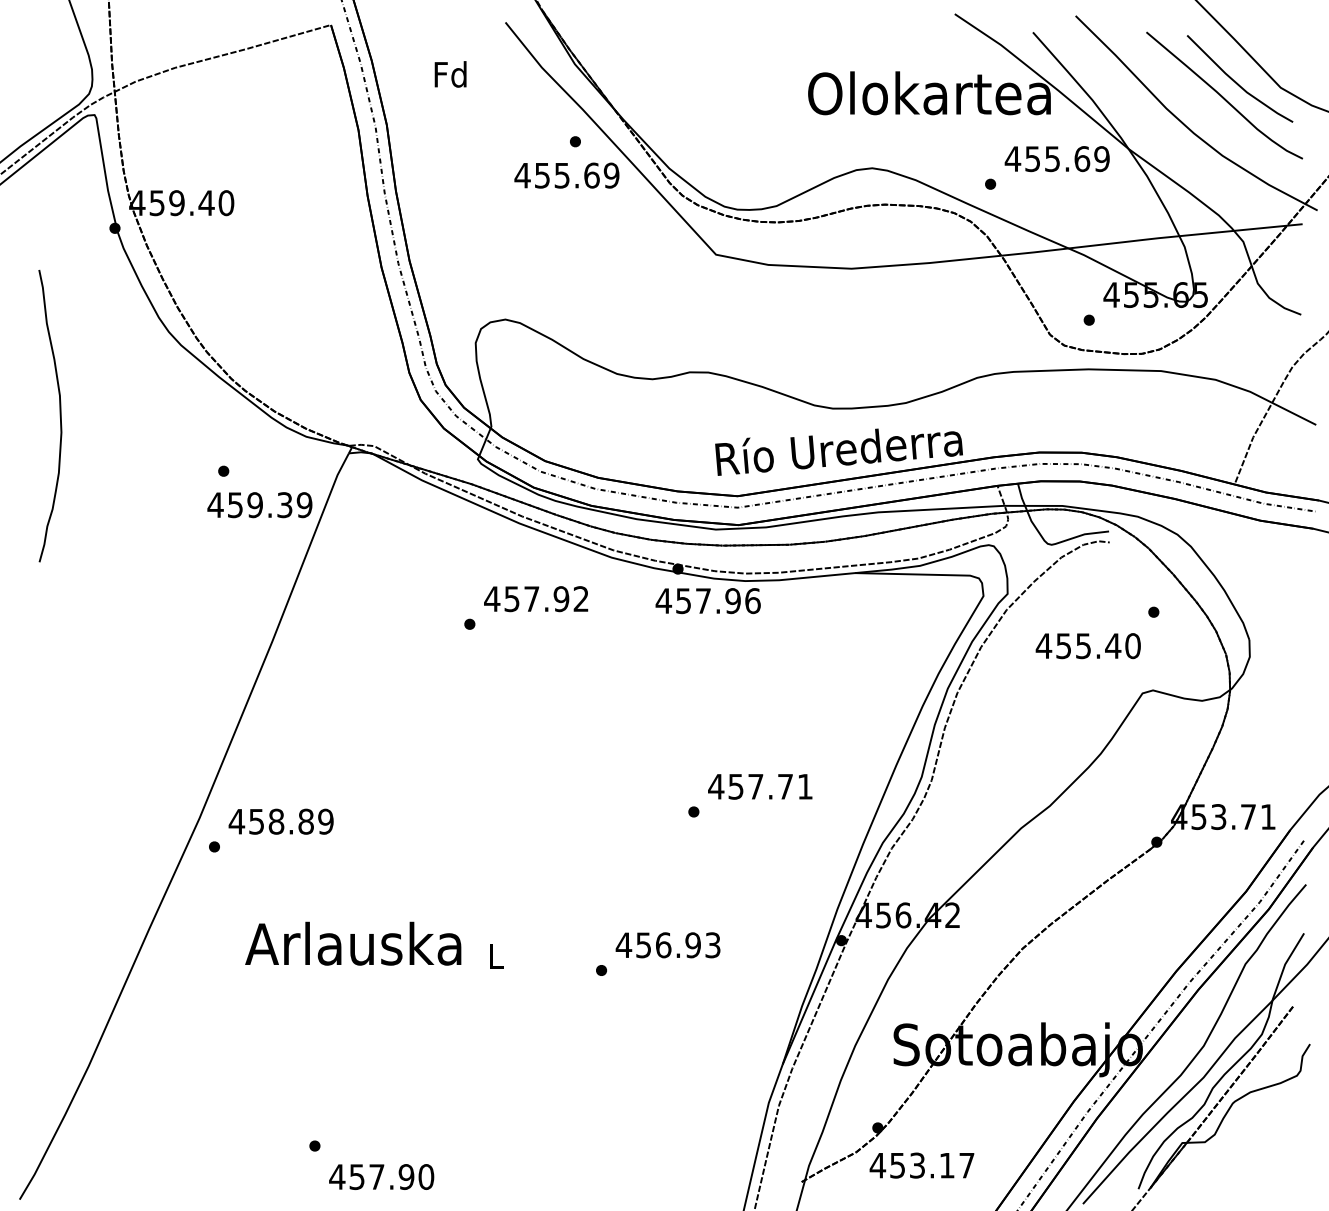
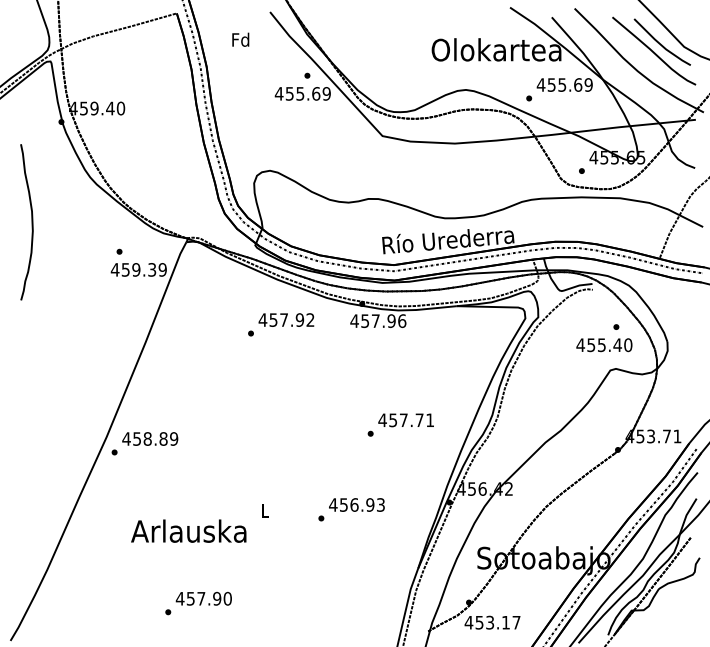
text: (1088, 646) -> (604, 345), moved
text: (352, 942) -> (188, 530), moved
text: (380, 1176) -> (203, 598), moved

